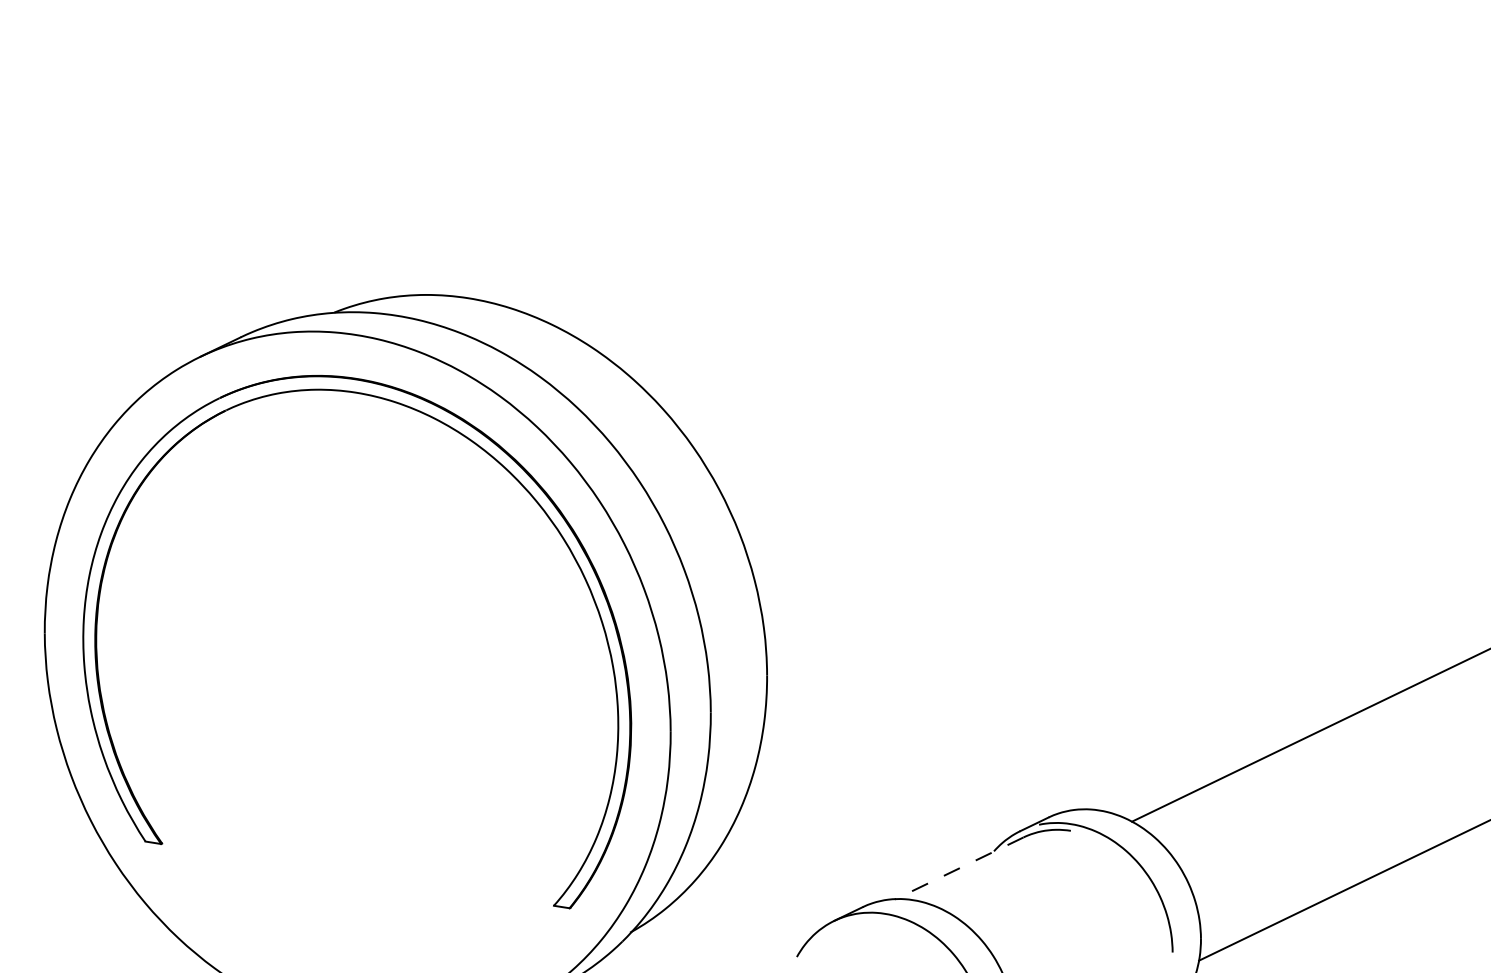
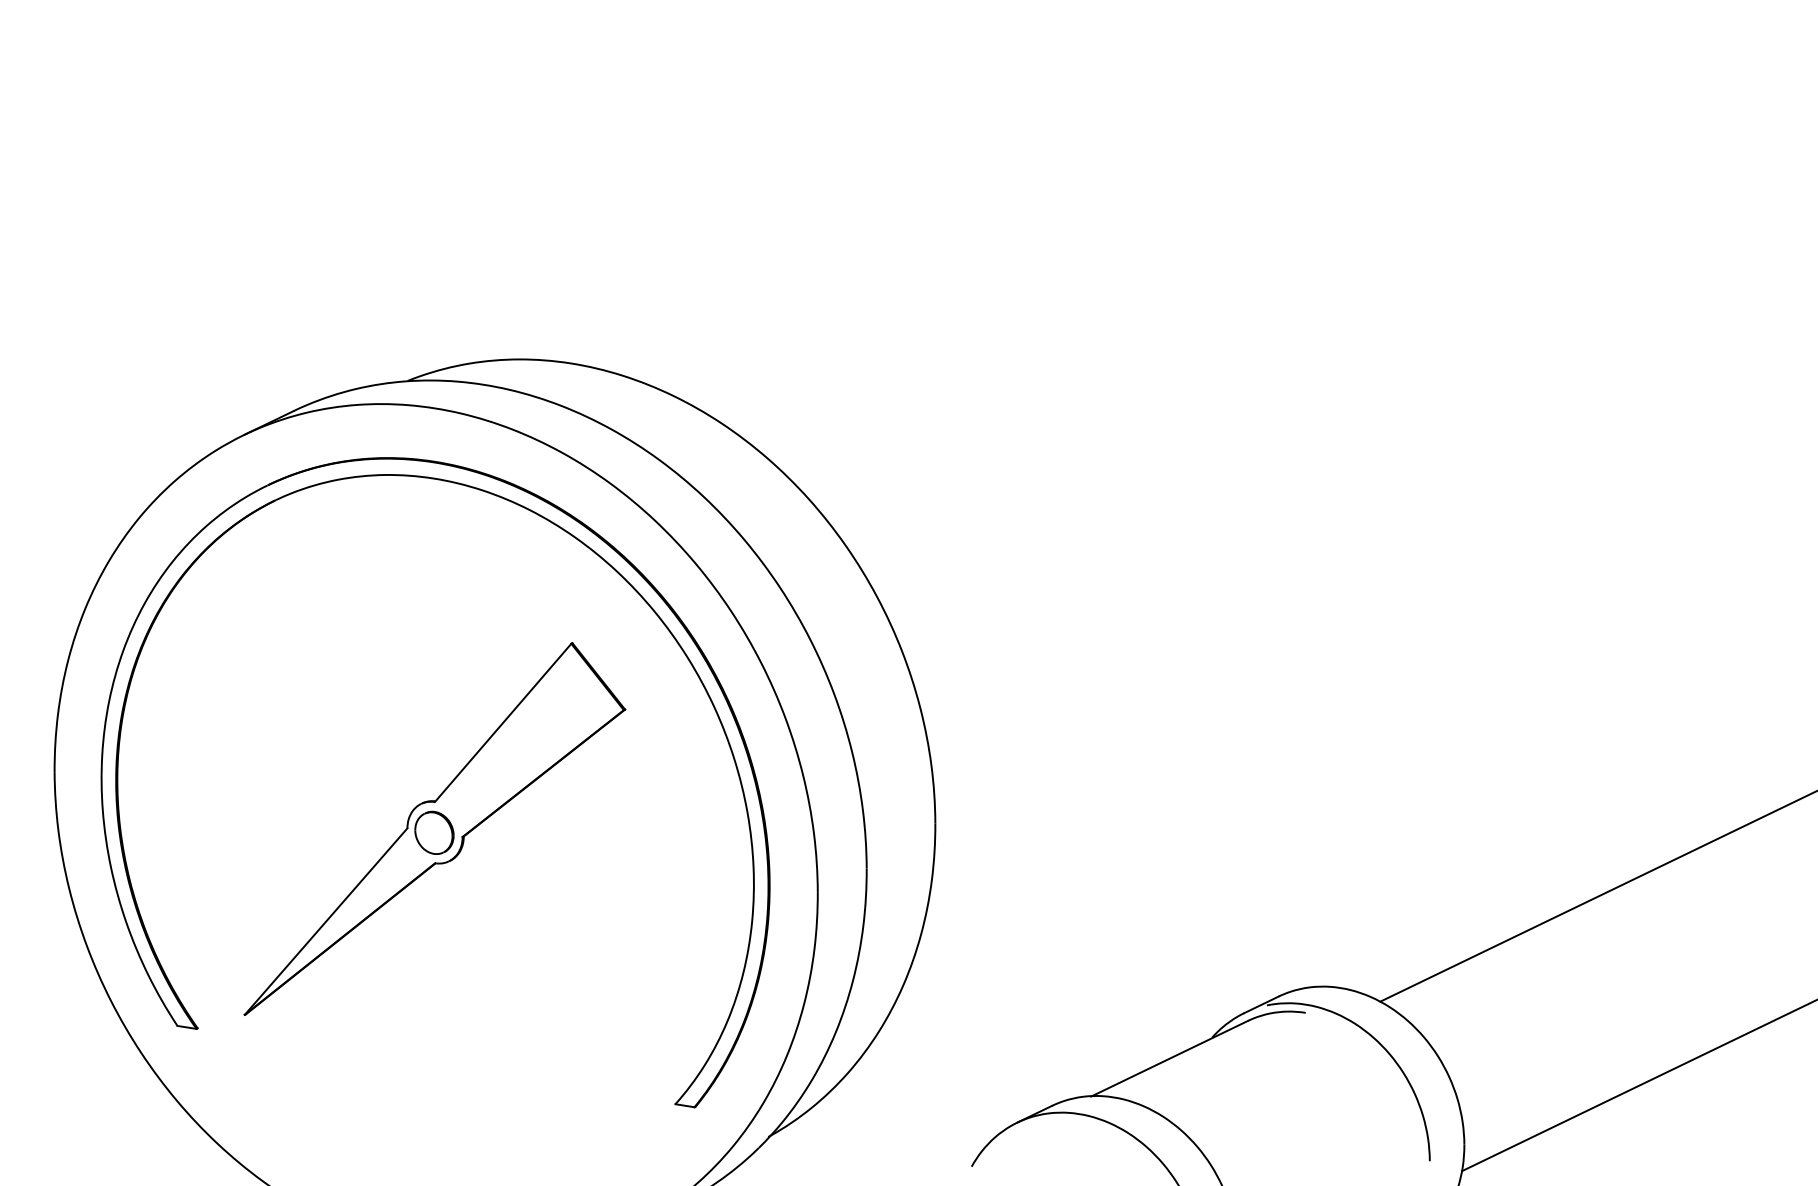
part: (356, 679) -> (434, 828), added
line: (958, 868) -> (1168, 1058), dashed -> solid

